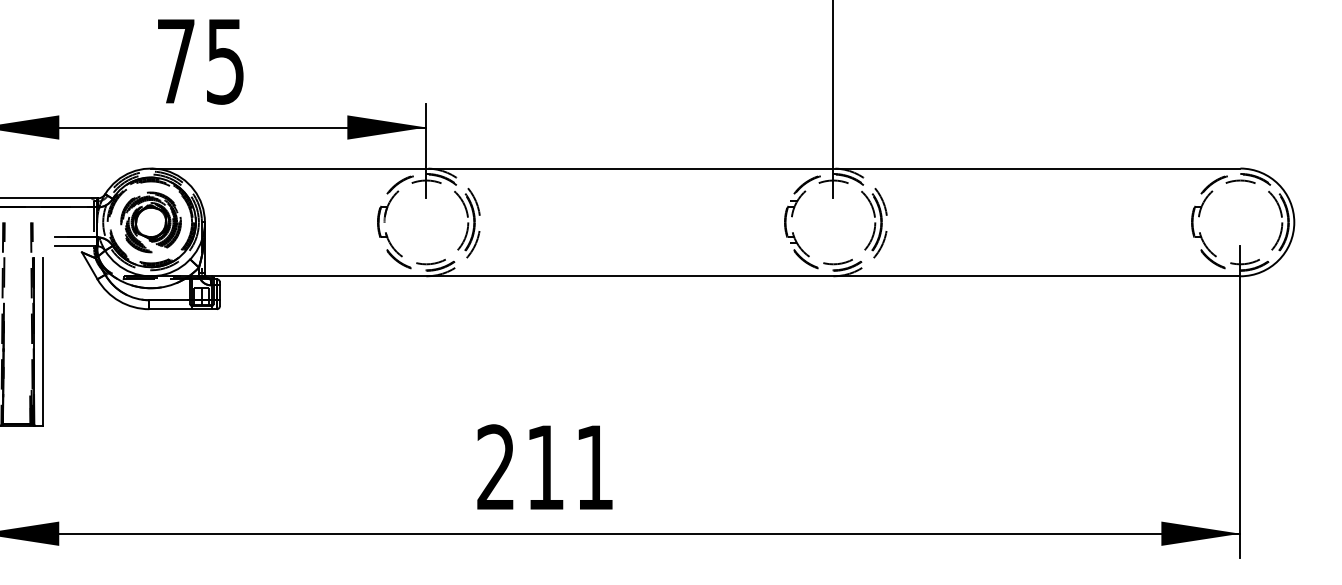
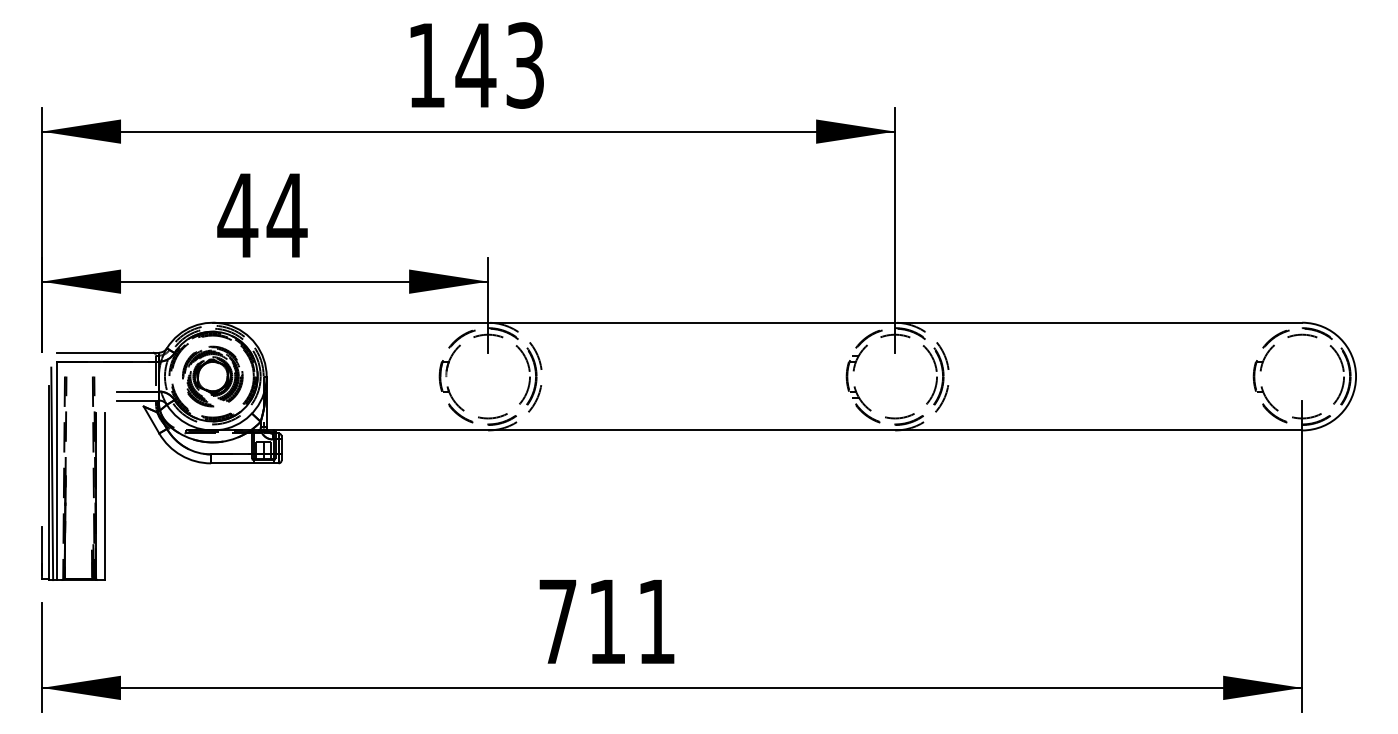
text: (200, 61) -> (262, 215), 75 -> 44
text: (495, 466) -> (557, 620), 211 -> 711

